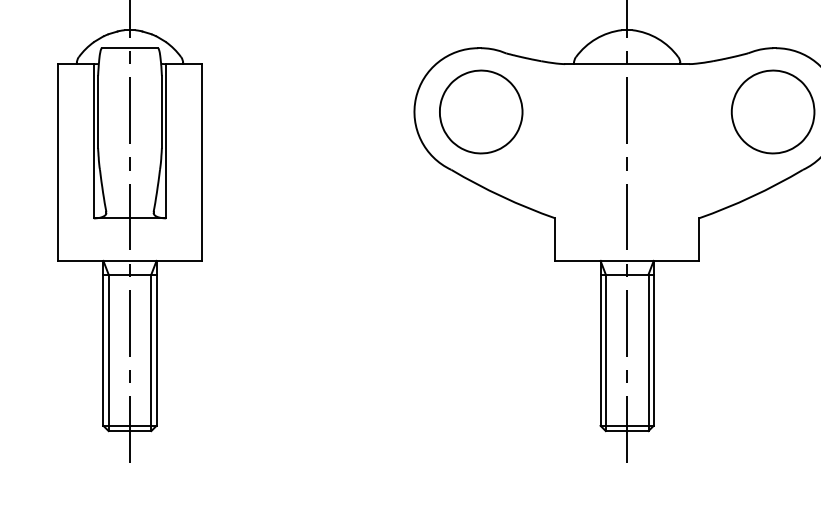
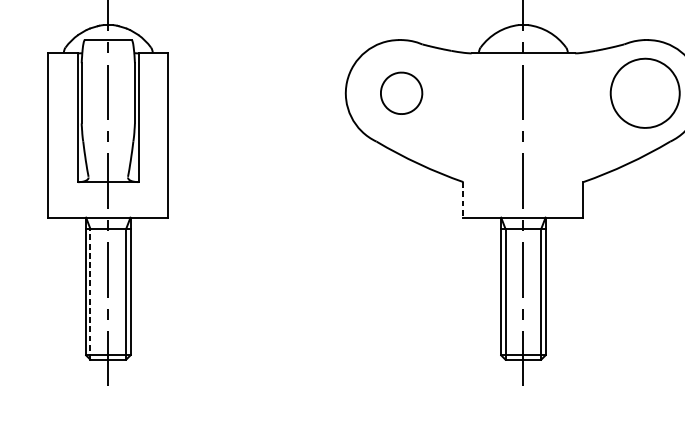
part: (481, 111) -> (401, 92), size x0.6
line: (555, 240) -> (463, 200), solid -> dashed
line: (108, 352) -> (90, 294), solid -> dashed

